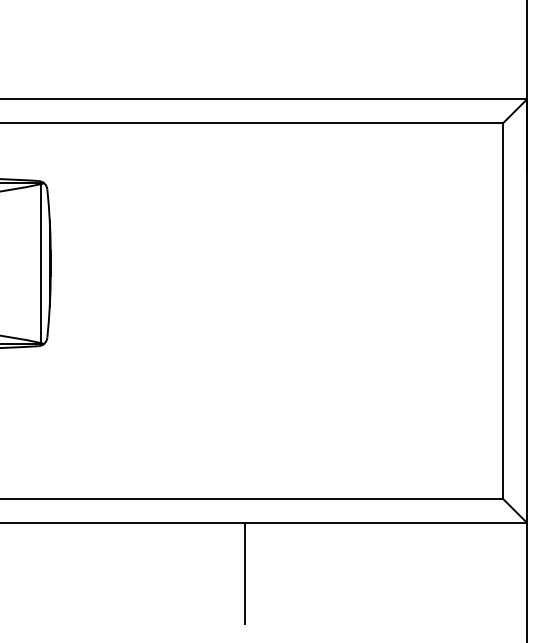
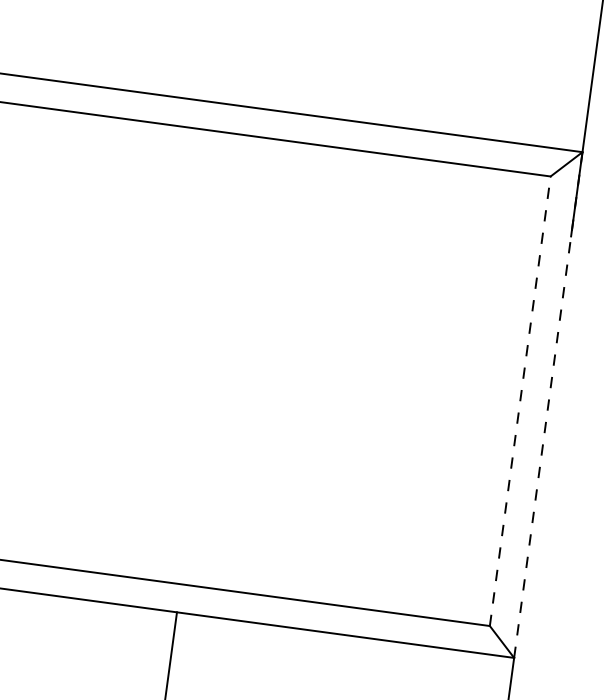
line: (503, 310) -> (520, 400), solid -> dashed
line: (526, 311) -> (547, 405), solid -> dashed

